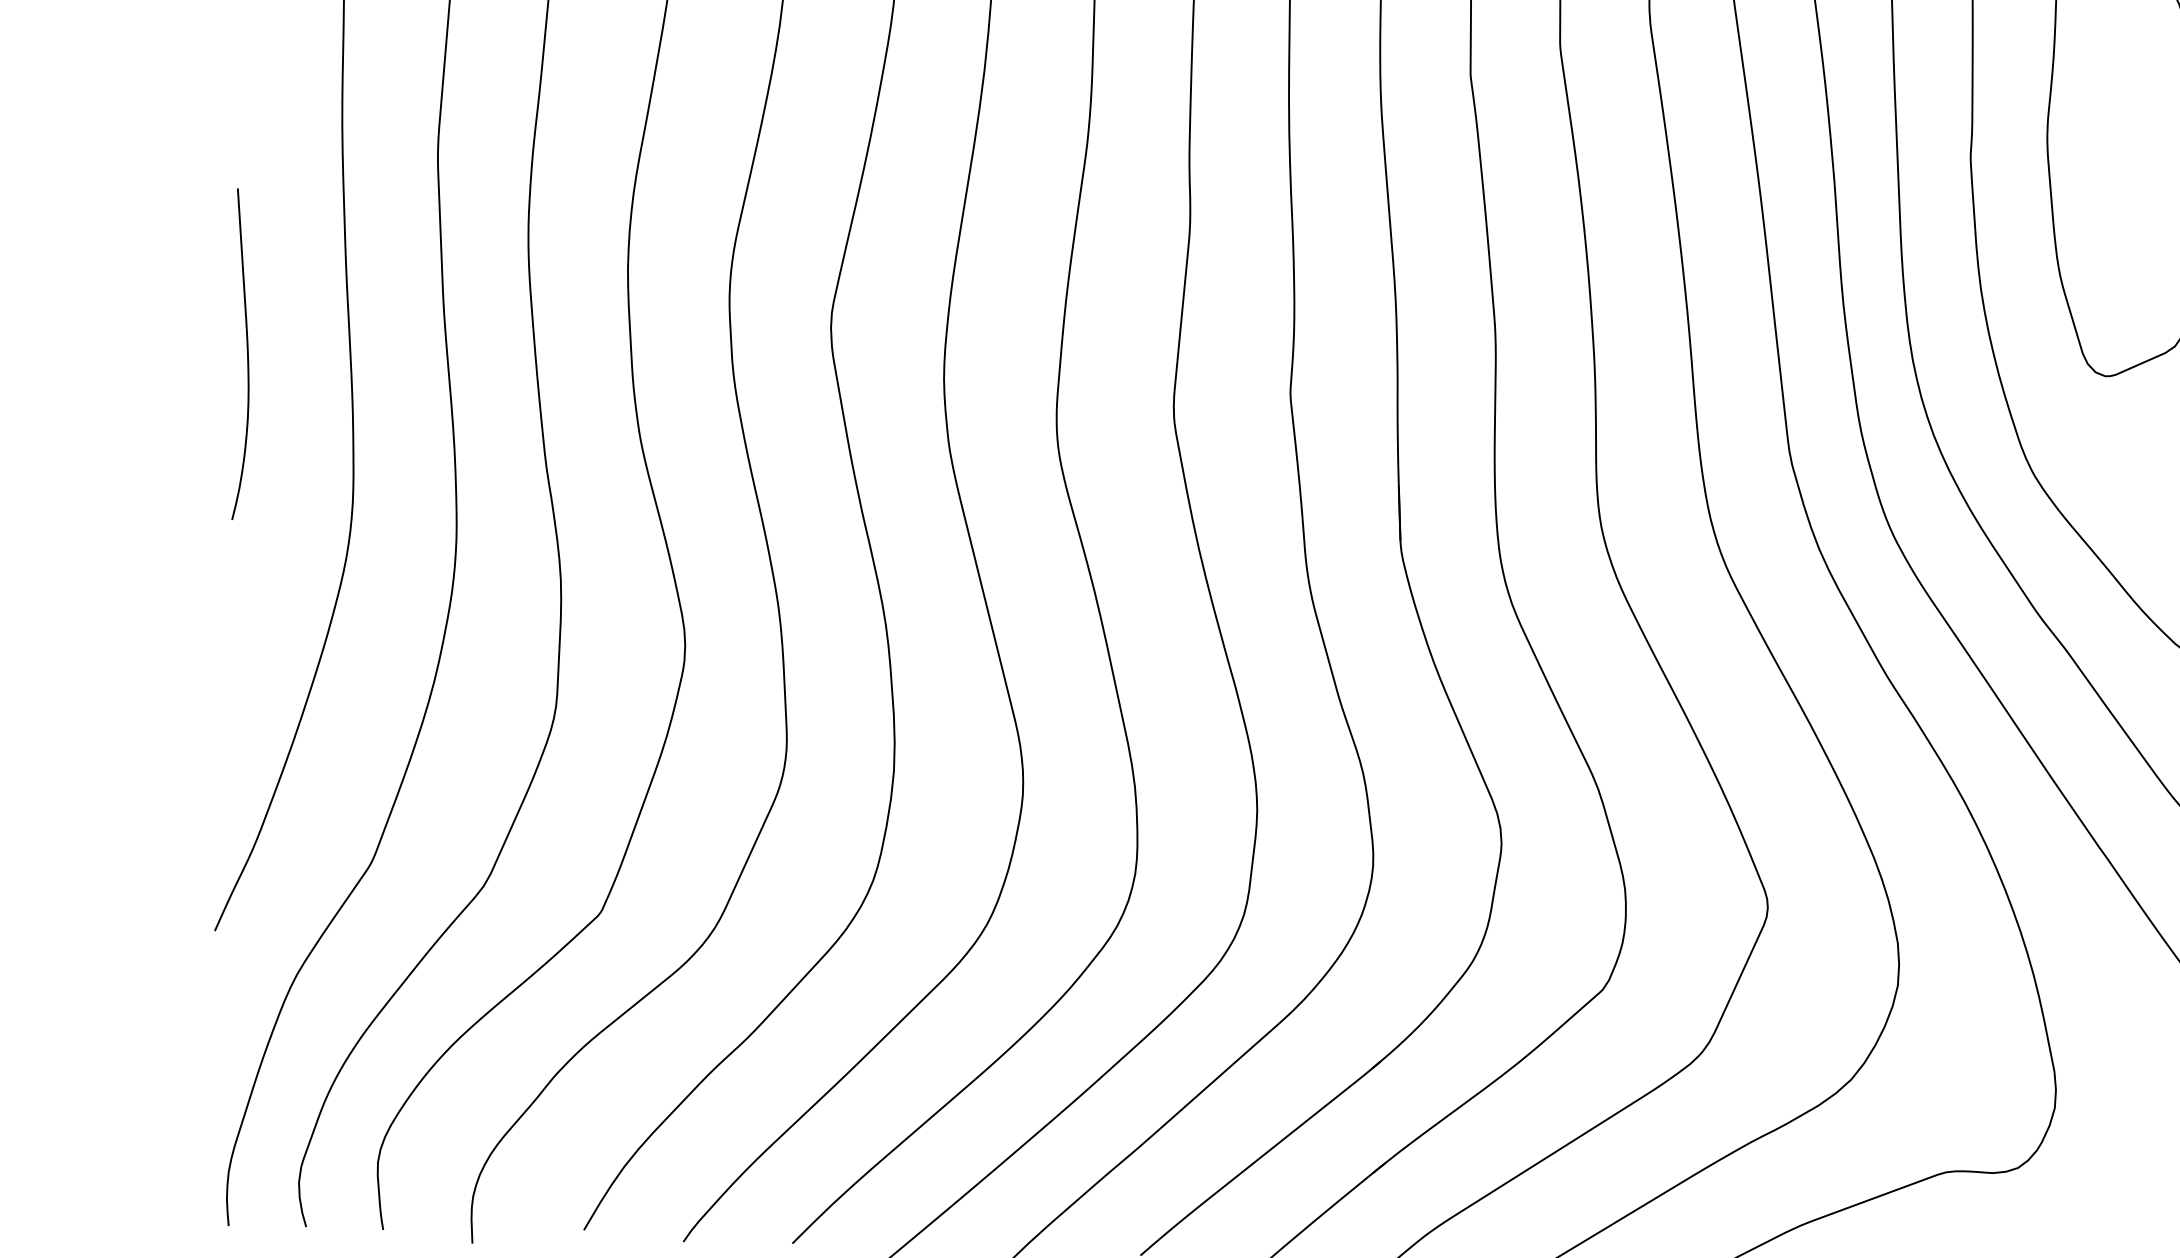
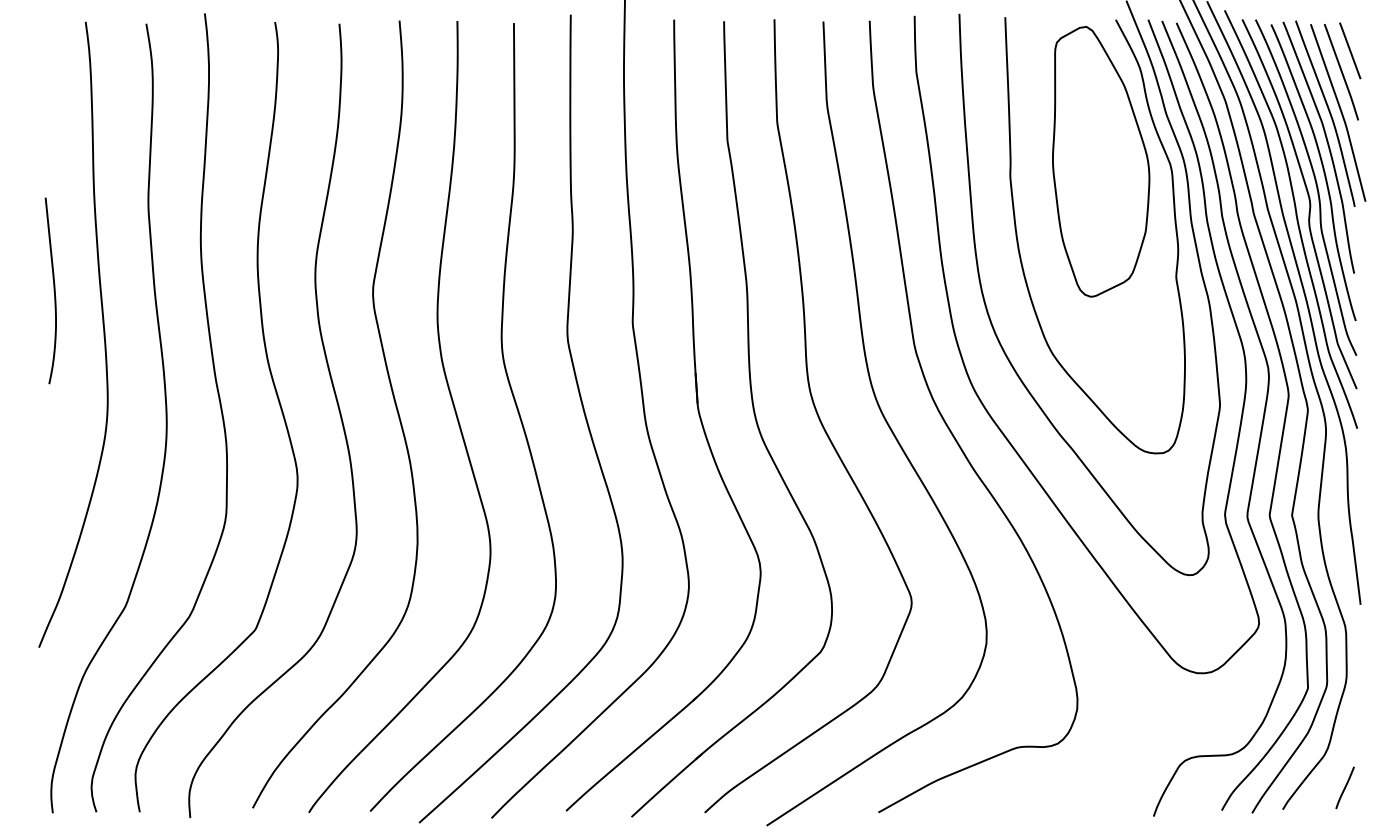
curve: (245, 353) -> (53, 290), moved

